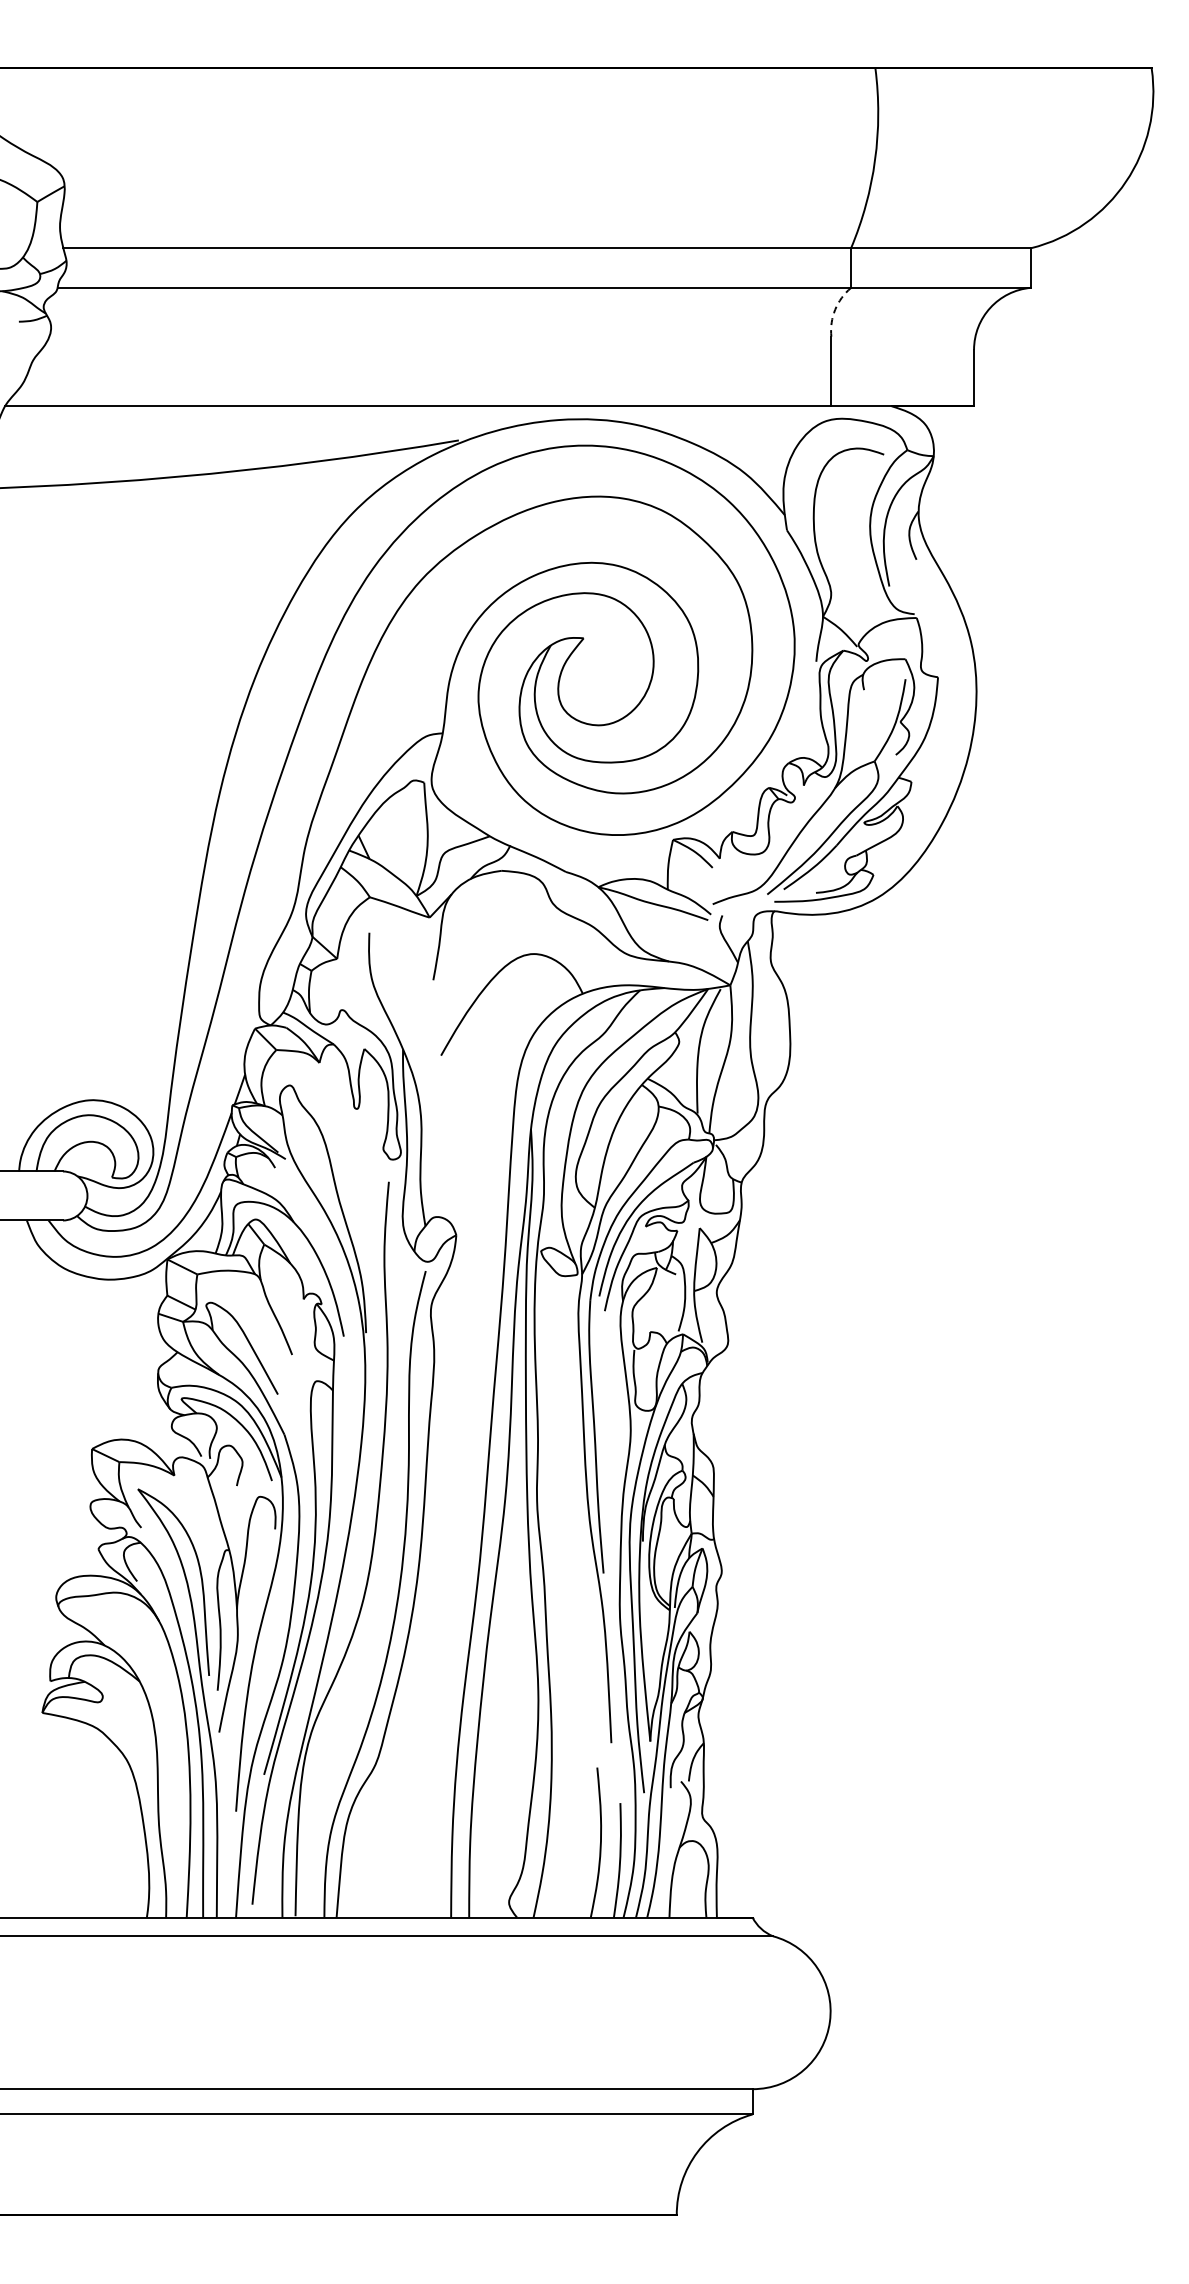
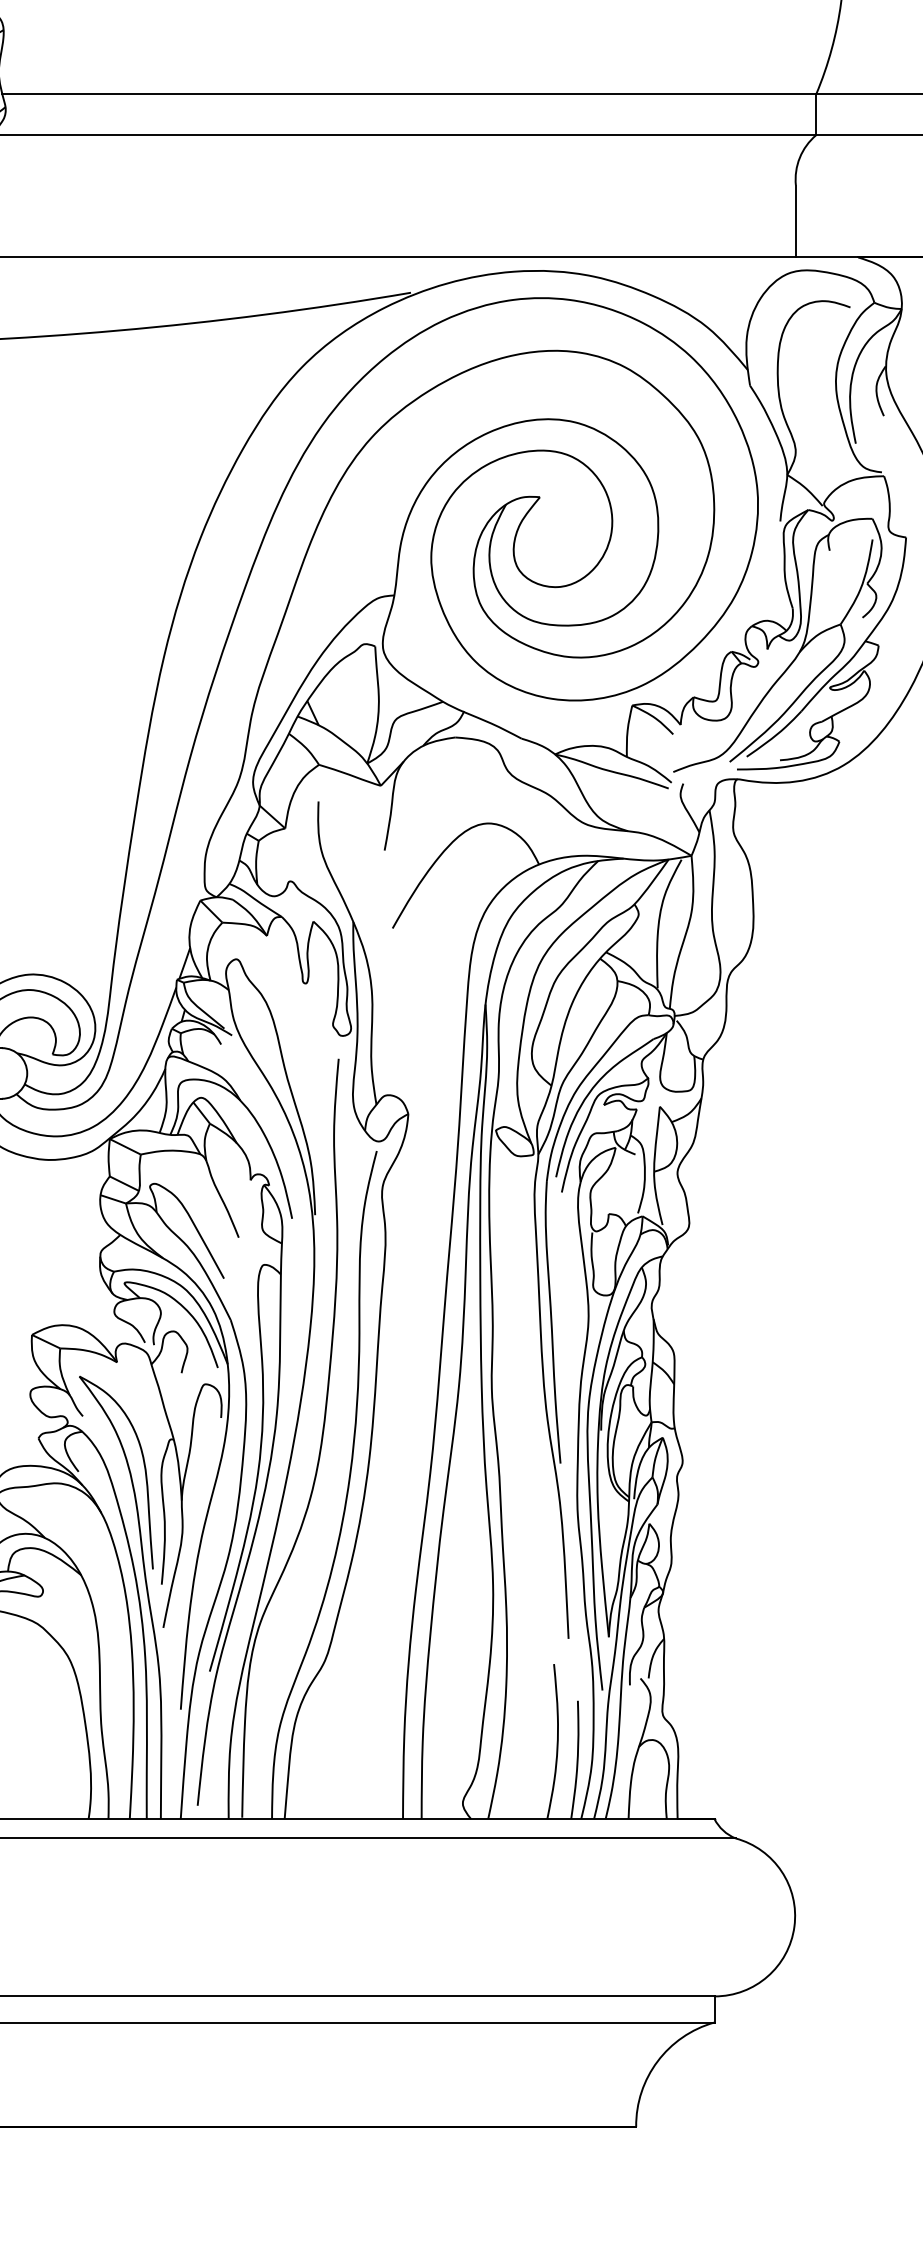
arc: (835, 309) -> (800, 157), dashed -> solid

